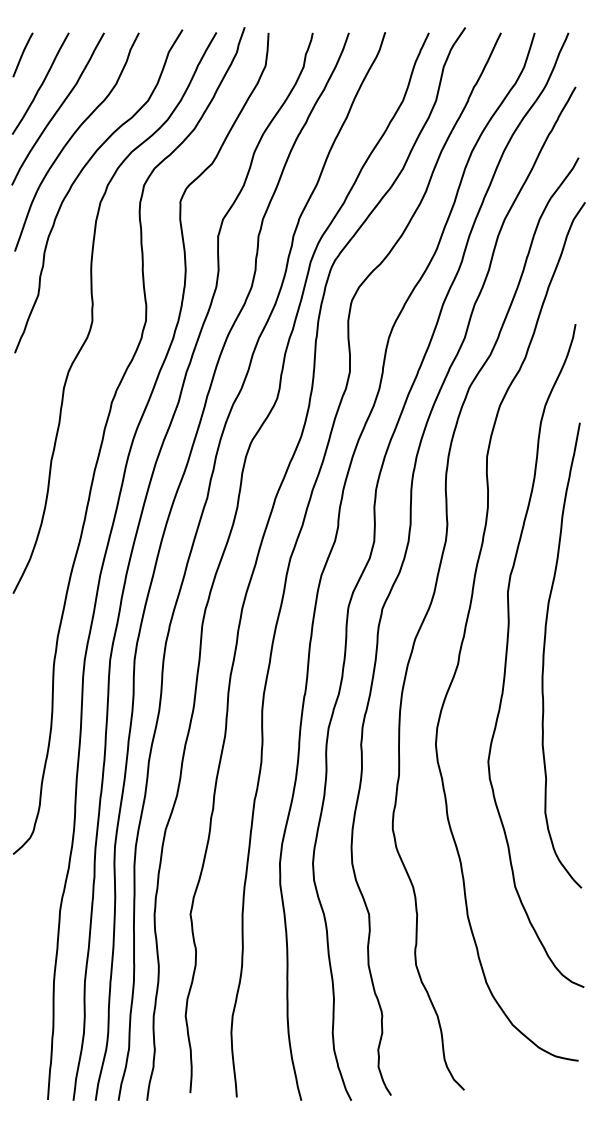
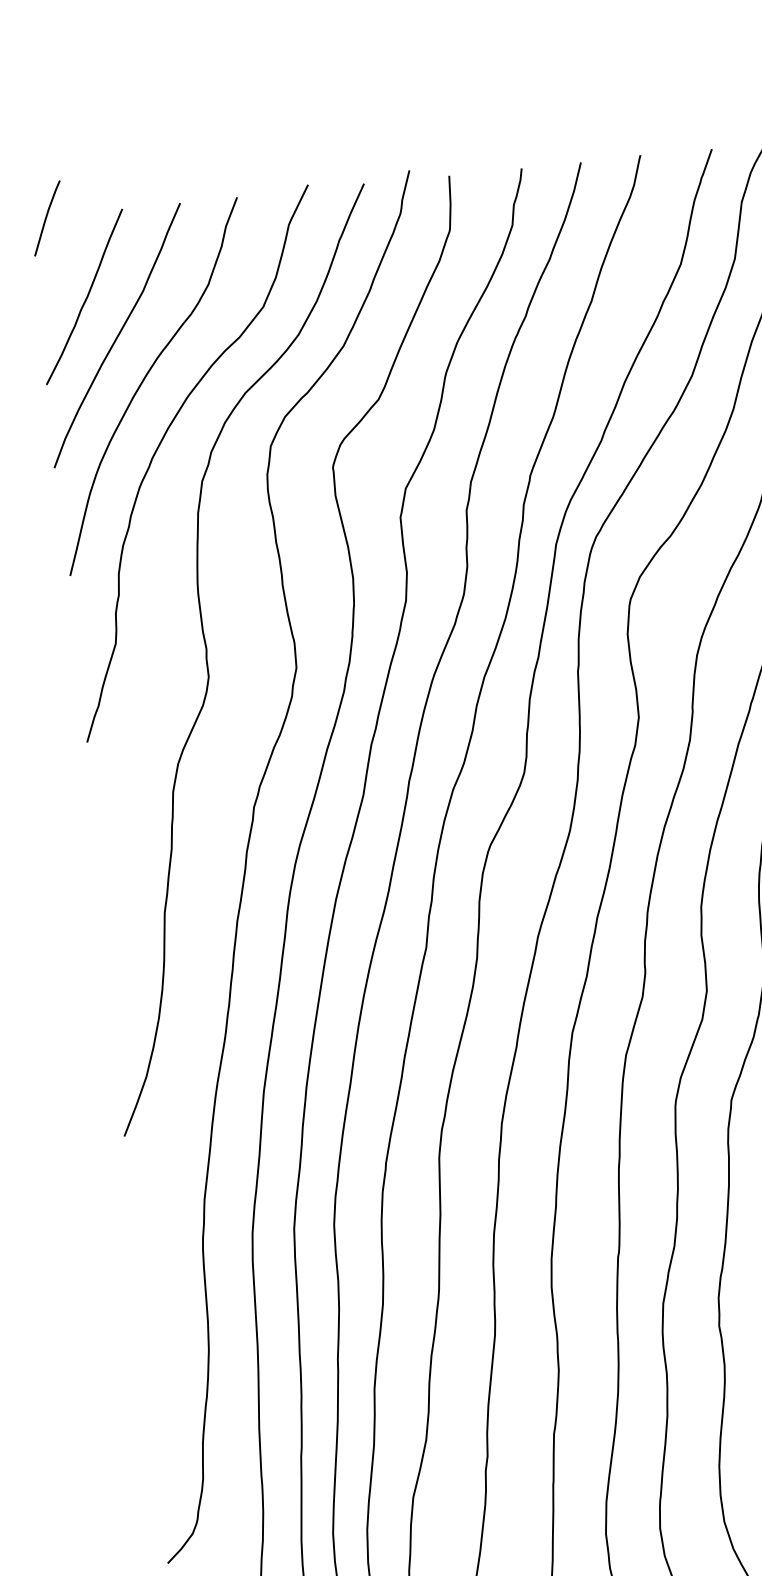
line: (22, 54) -> (46, 217), moved

